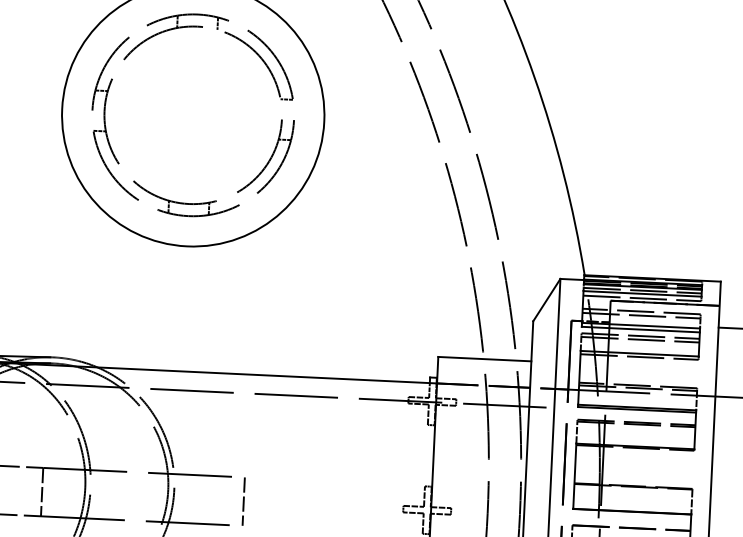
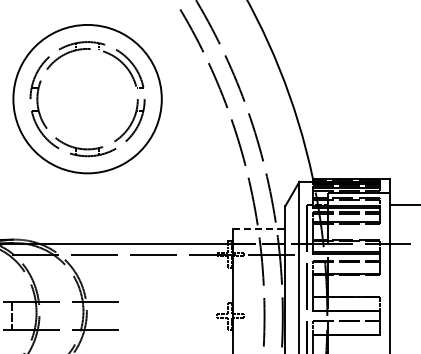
line: (485, 359) -> (259, 229), solid -> dashed
line: (243, 500) -> (126, 315), removed

